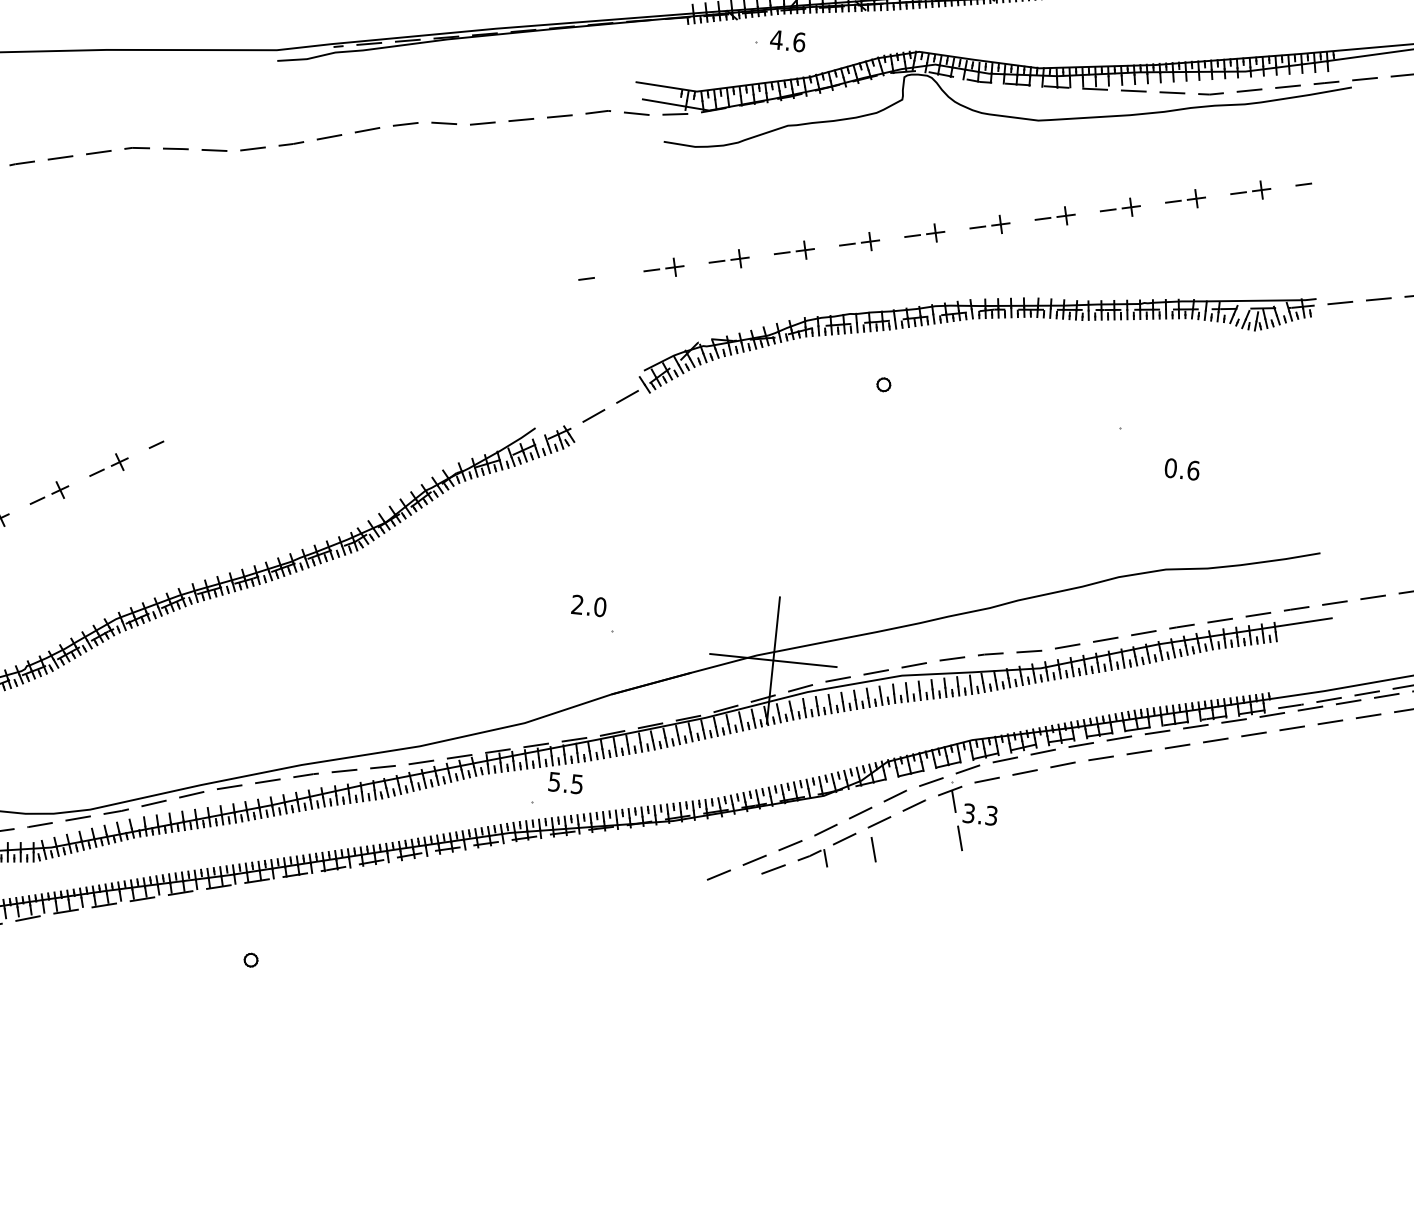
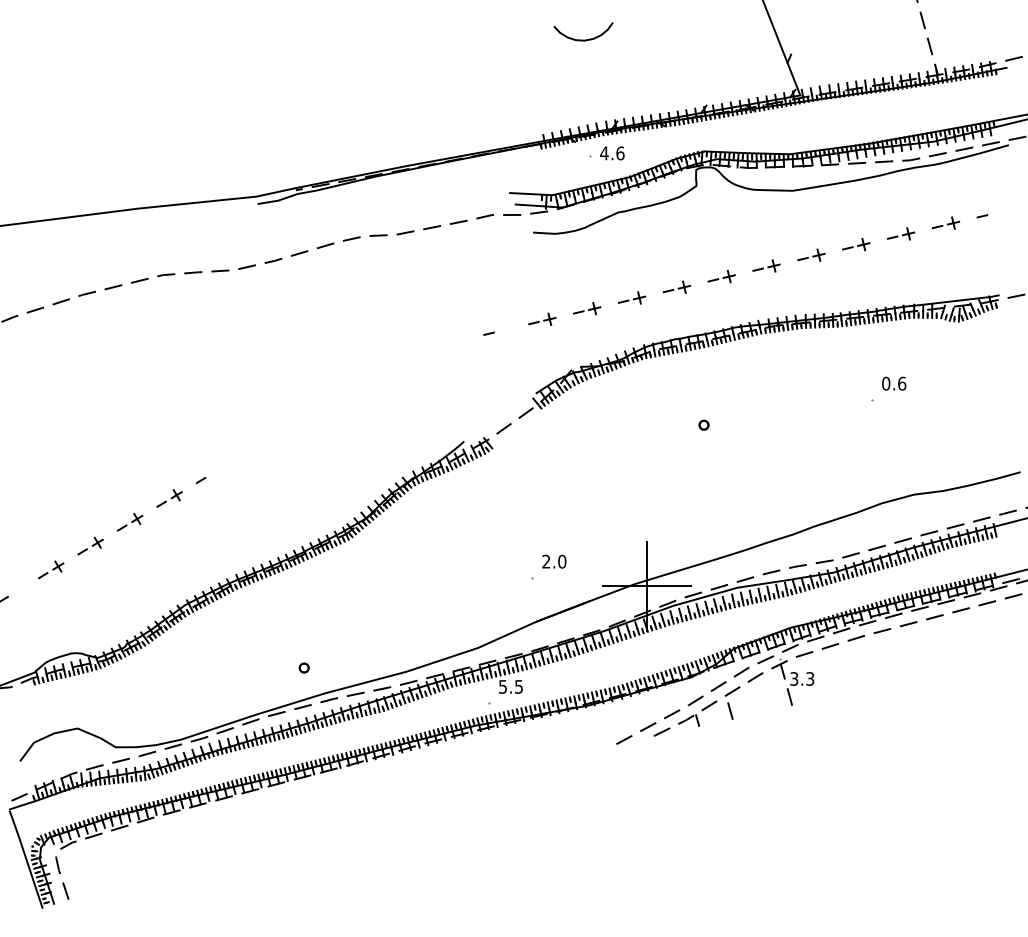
part: (883, 383) -> (703, 424), moved
text: (1182, 469) -> (894, 383), moved
text: (589, 605) -> (554, 561), moved
part: (250, 959) -> (303, 667), moved

